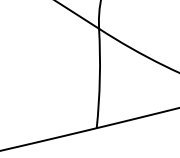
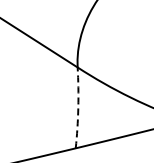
arc: (100, 77) -> (78, 107), solid -> dashed

